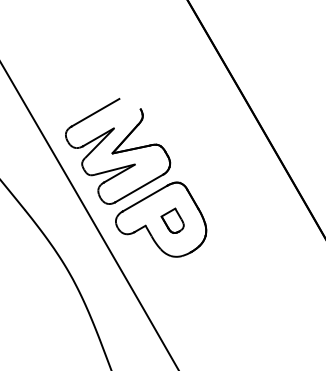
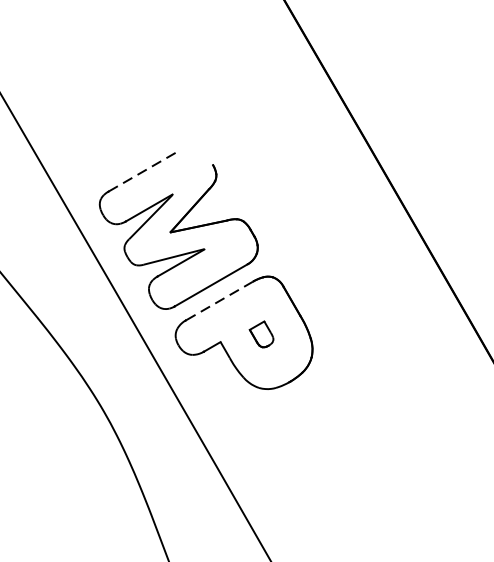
line: (95, 112) -> (144, 170), solid -> dashed
line: (145, 198) -> (220, 300), solid -> dashed
part: (172, 220) -> (261, 334), size x0.7

